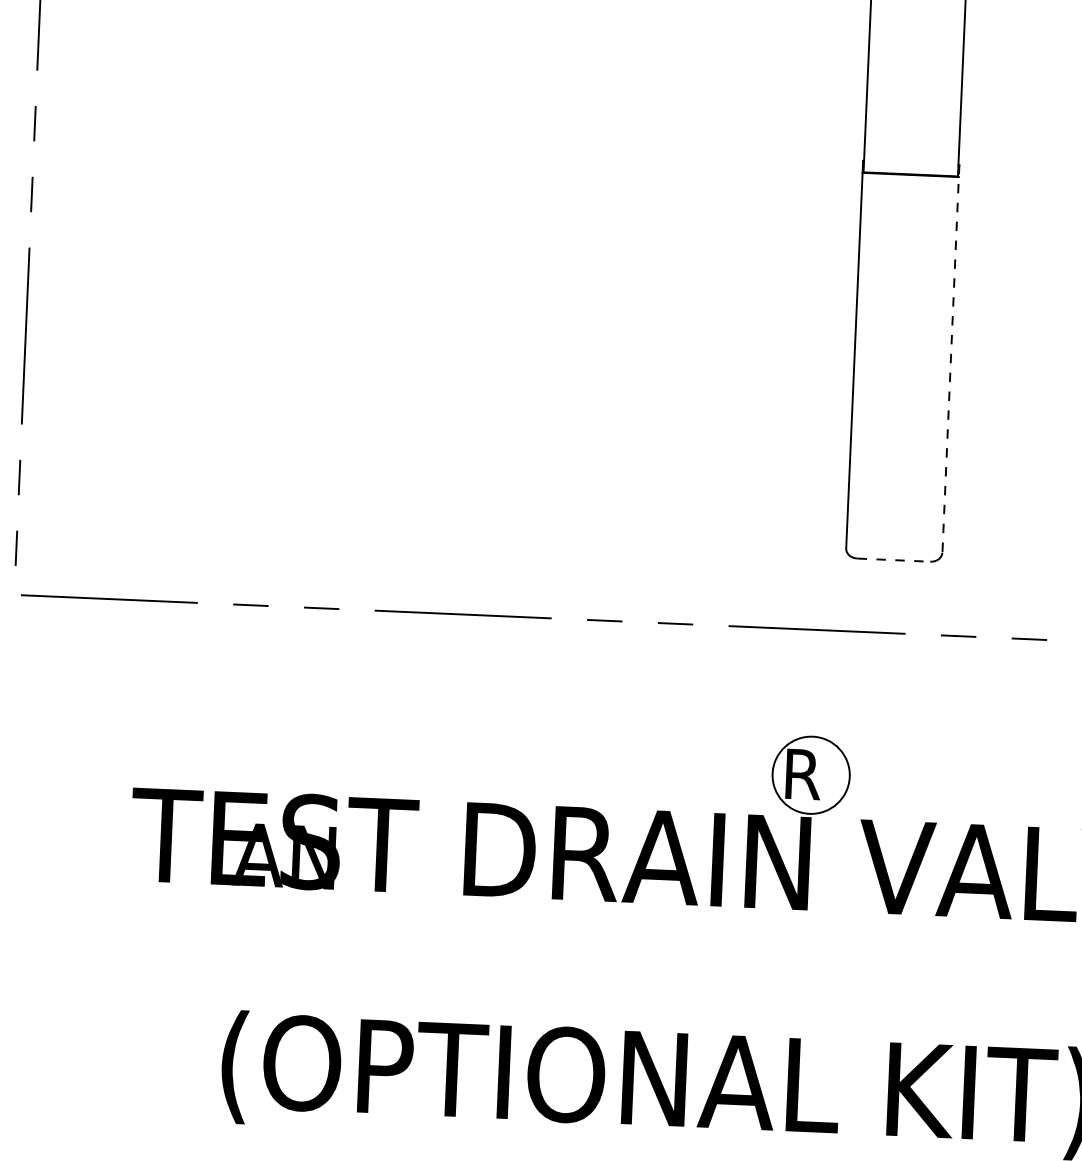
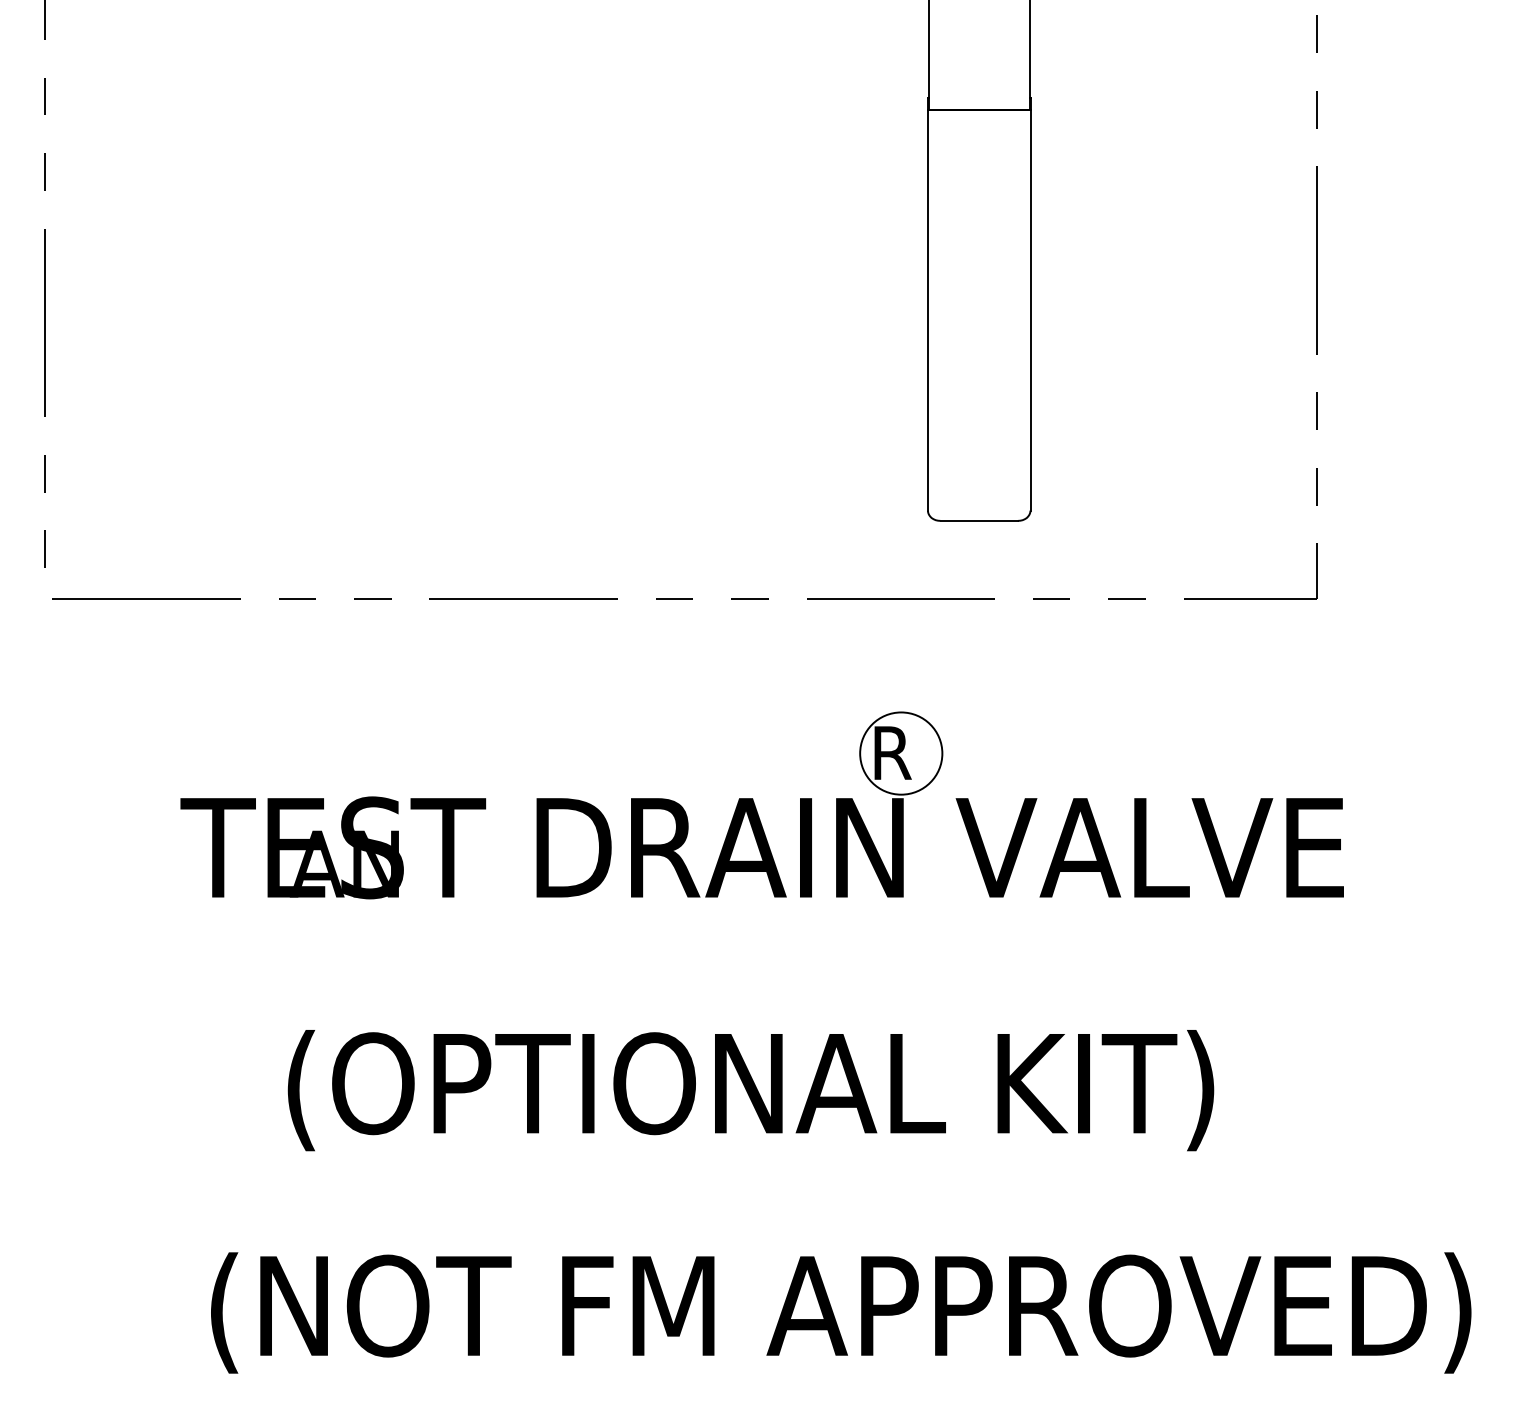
line: (950, 359) -> (1030, 304), dashed -> solid
line: (894, 559) -> (979, 520), dashed -> solid

